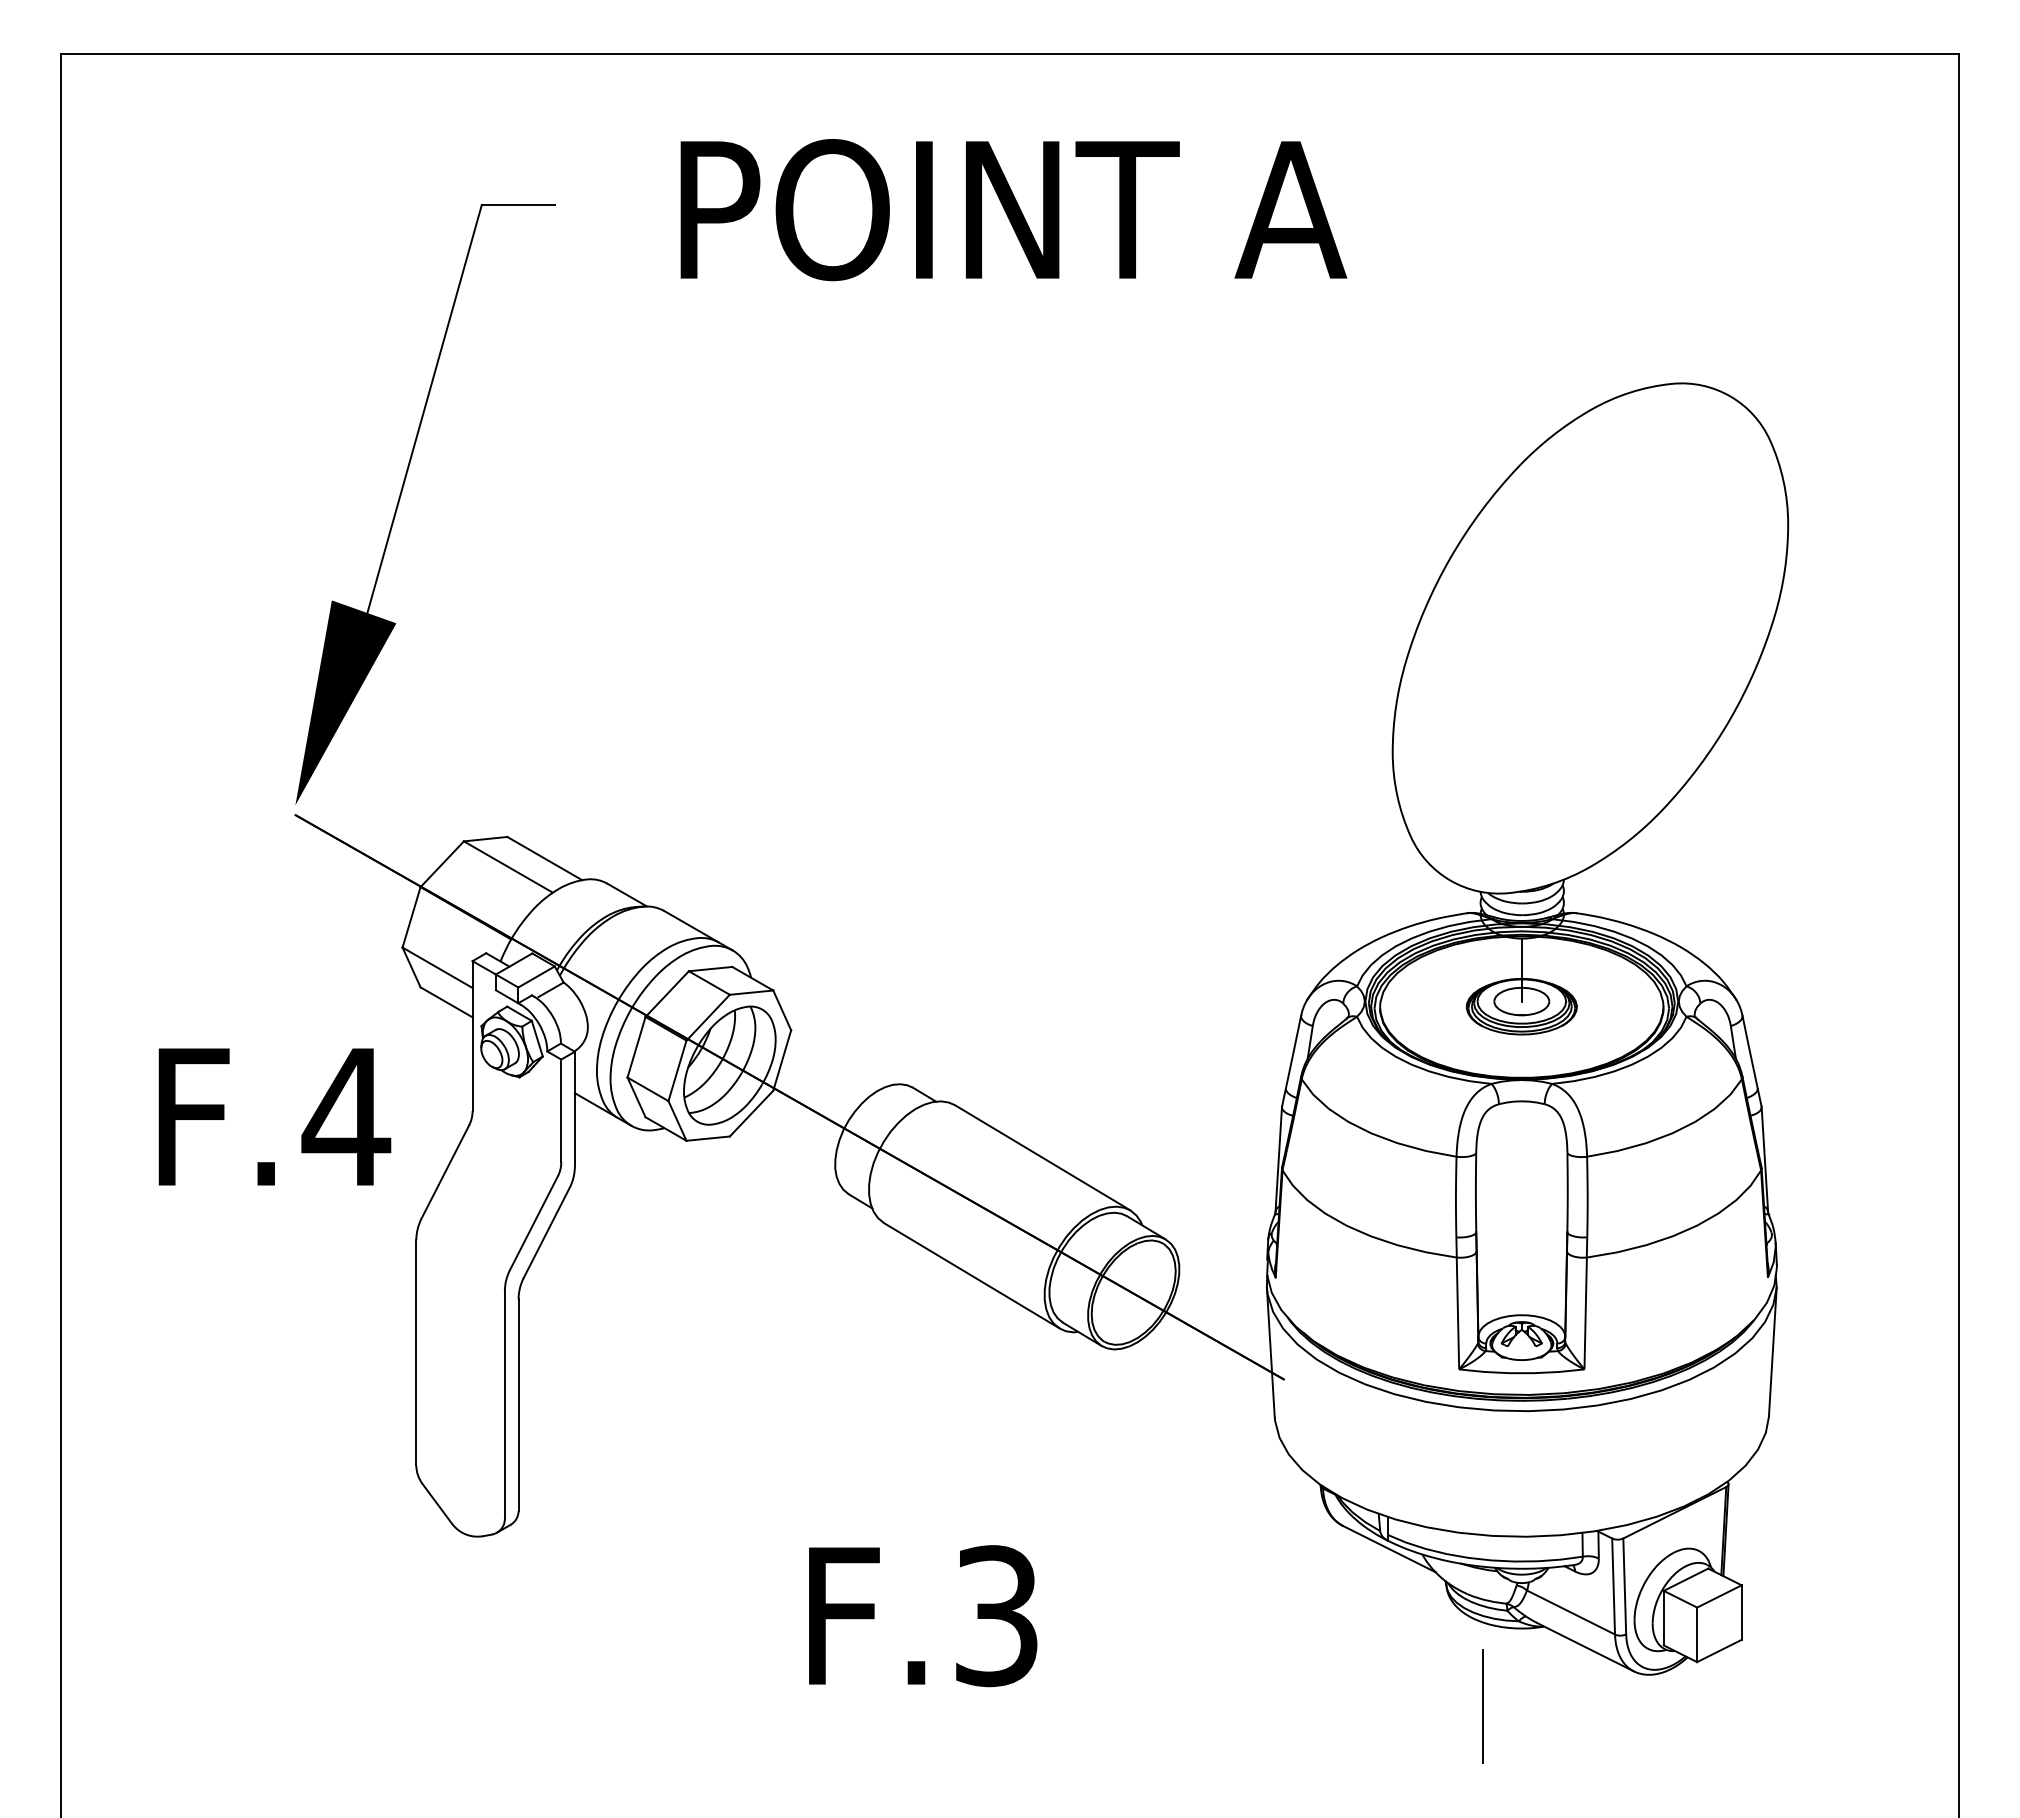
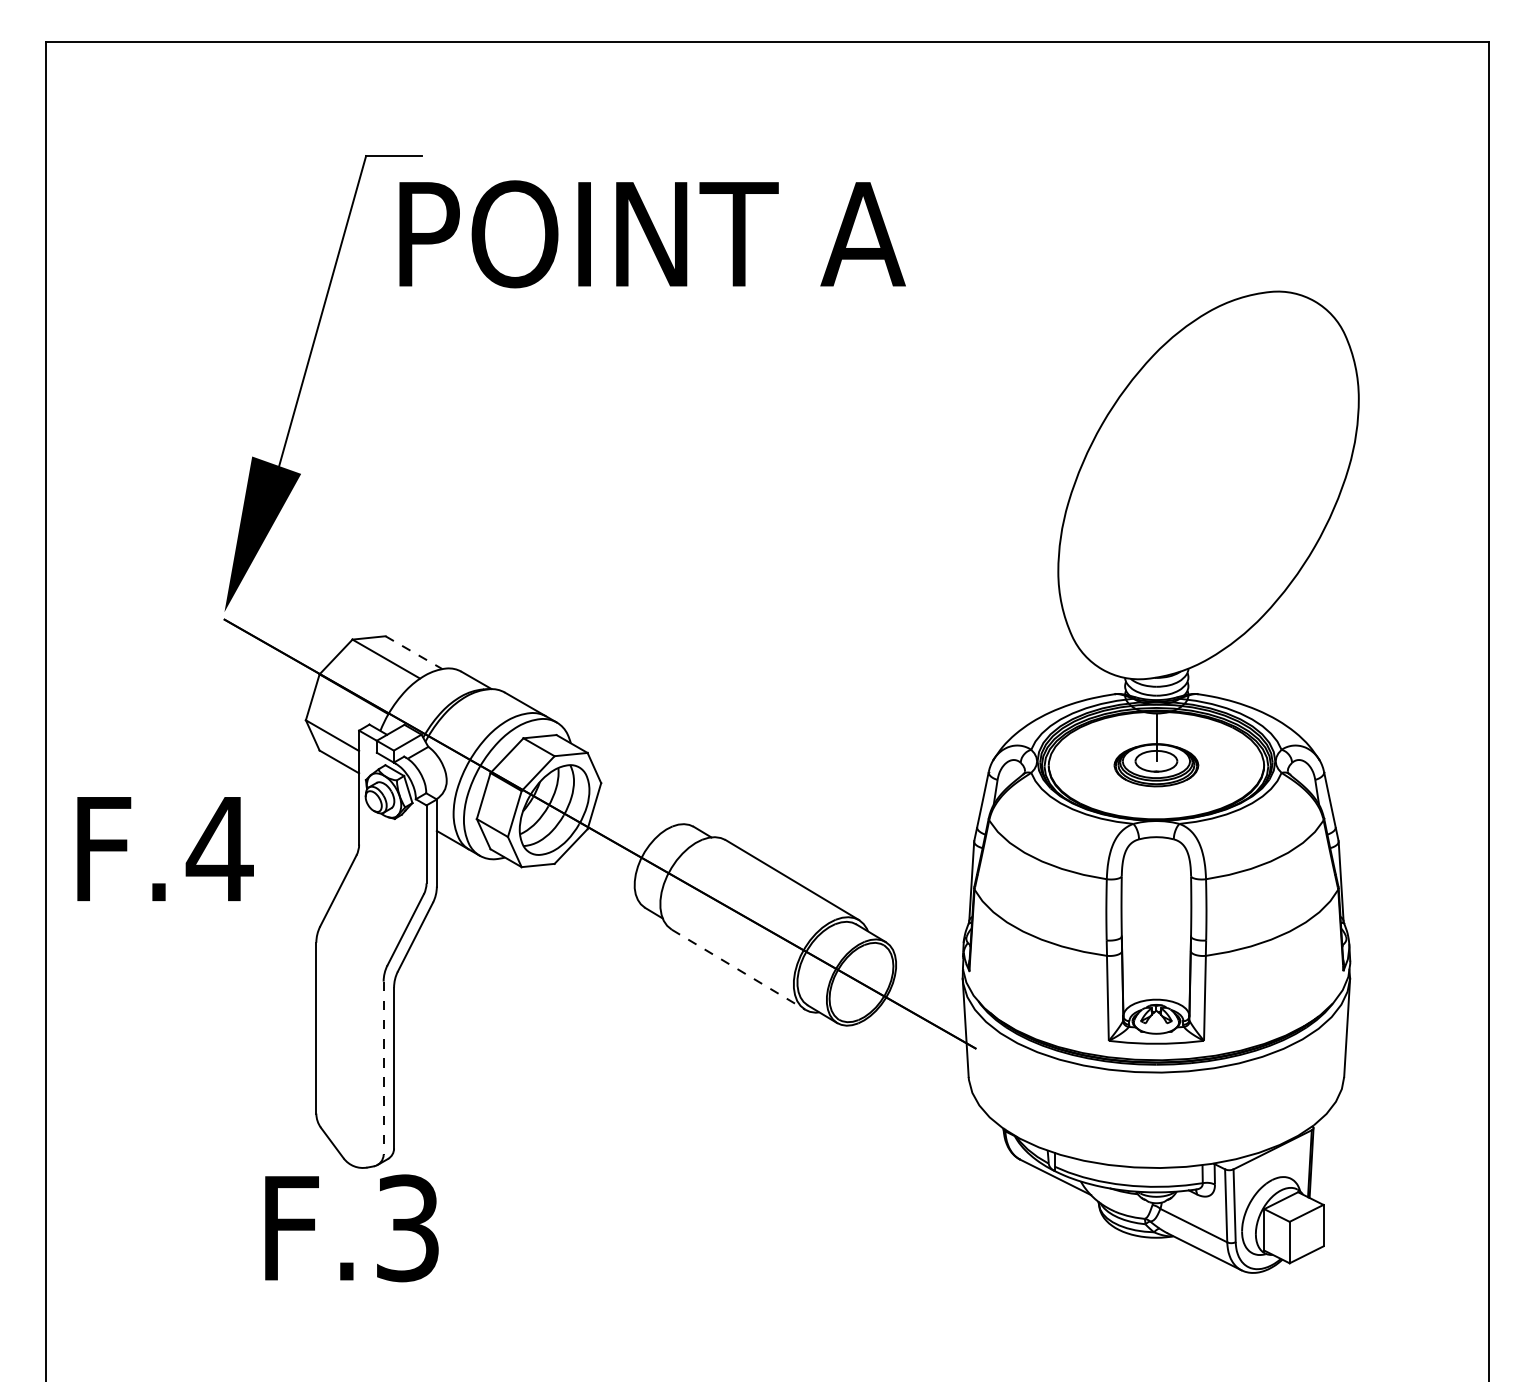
text: (1013, 210) -> (652, 234), moved
line: (545, 858) -> (414, 652), solid -> dashed
text: (274, 1116) -> (165, 848), moved
line: (972, 1276) -> (739, 970), solid -> dashed
line: (504, 1405) -> (383, 1068), solid -> dashed
text: (923, 1616) -> (352, 1228), moved
line: (1482, 1706) -> (1126, 1297), removed

